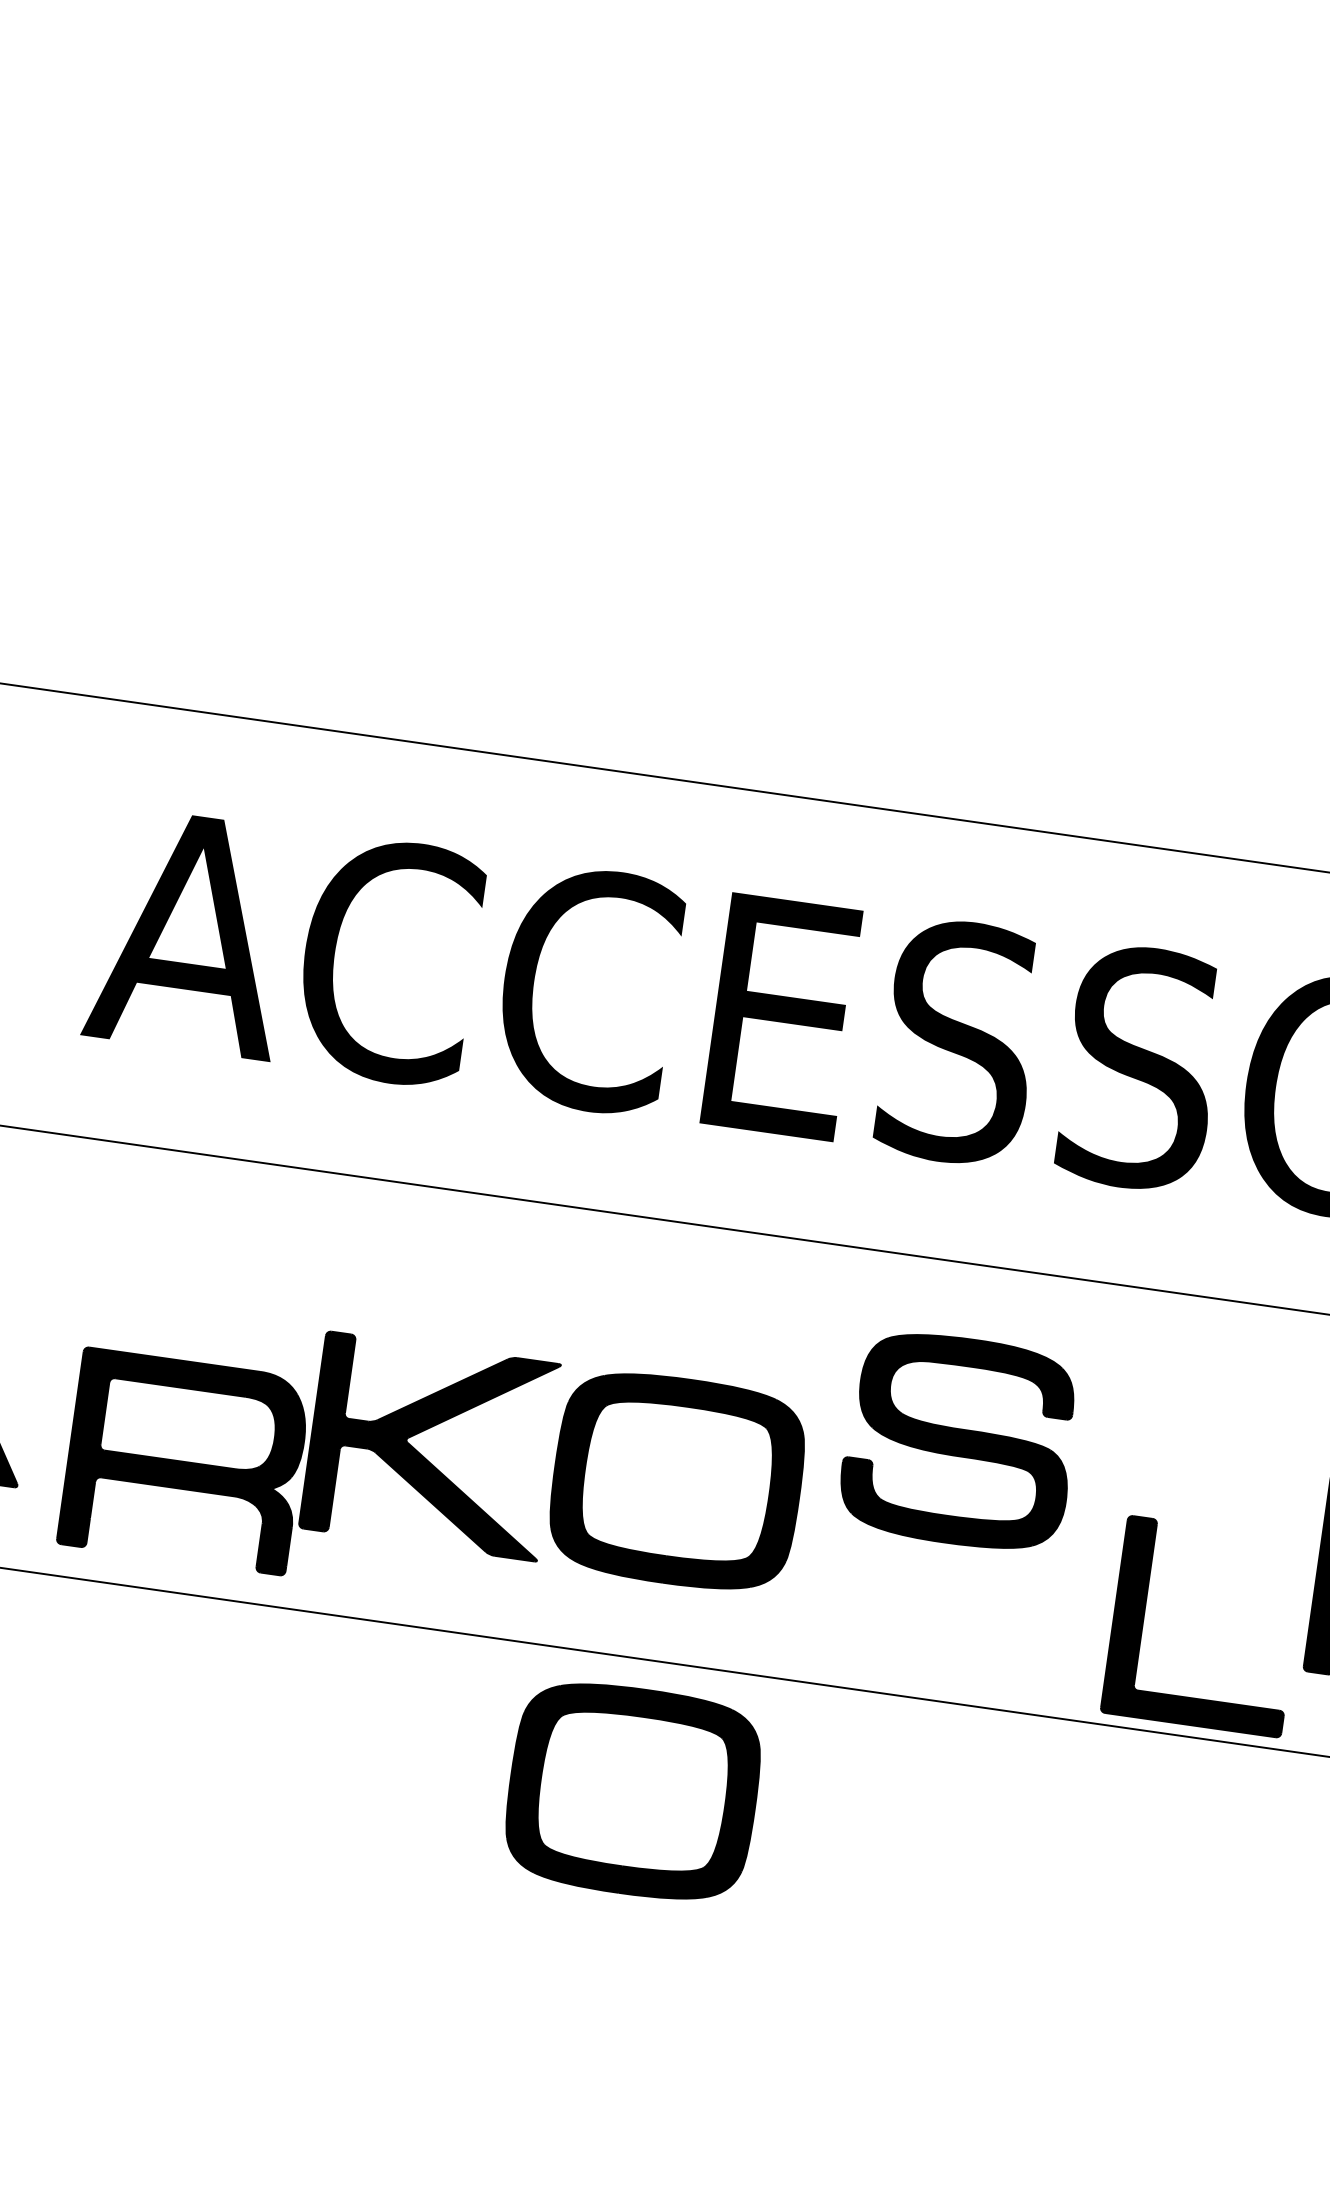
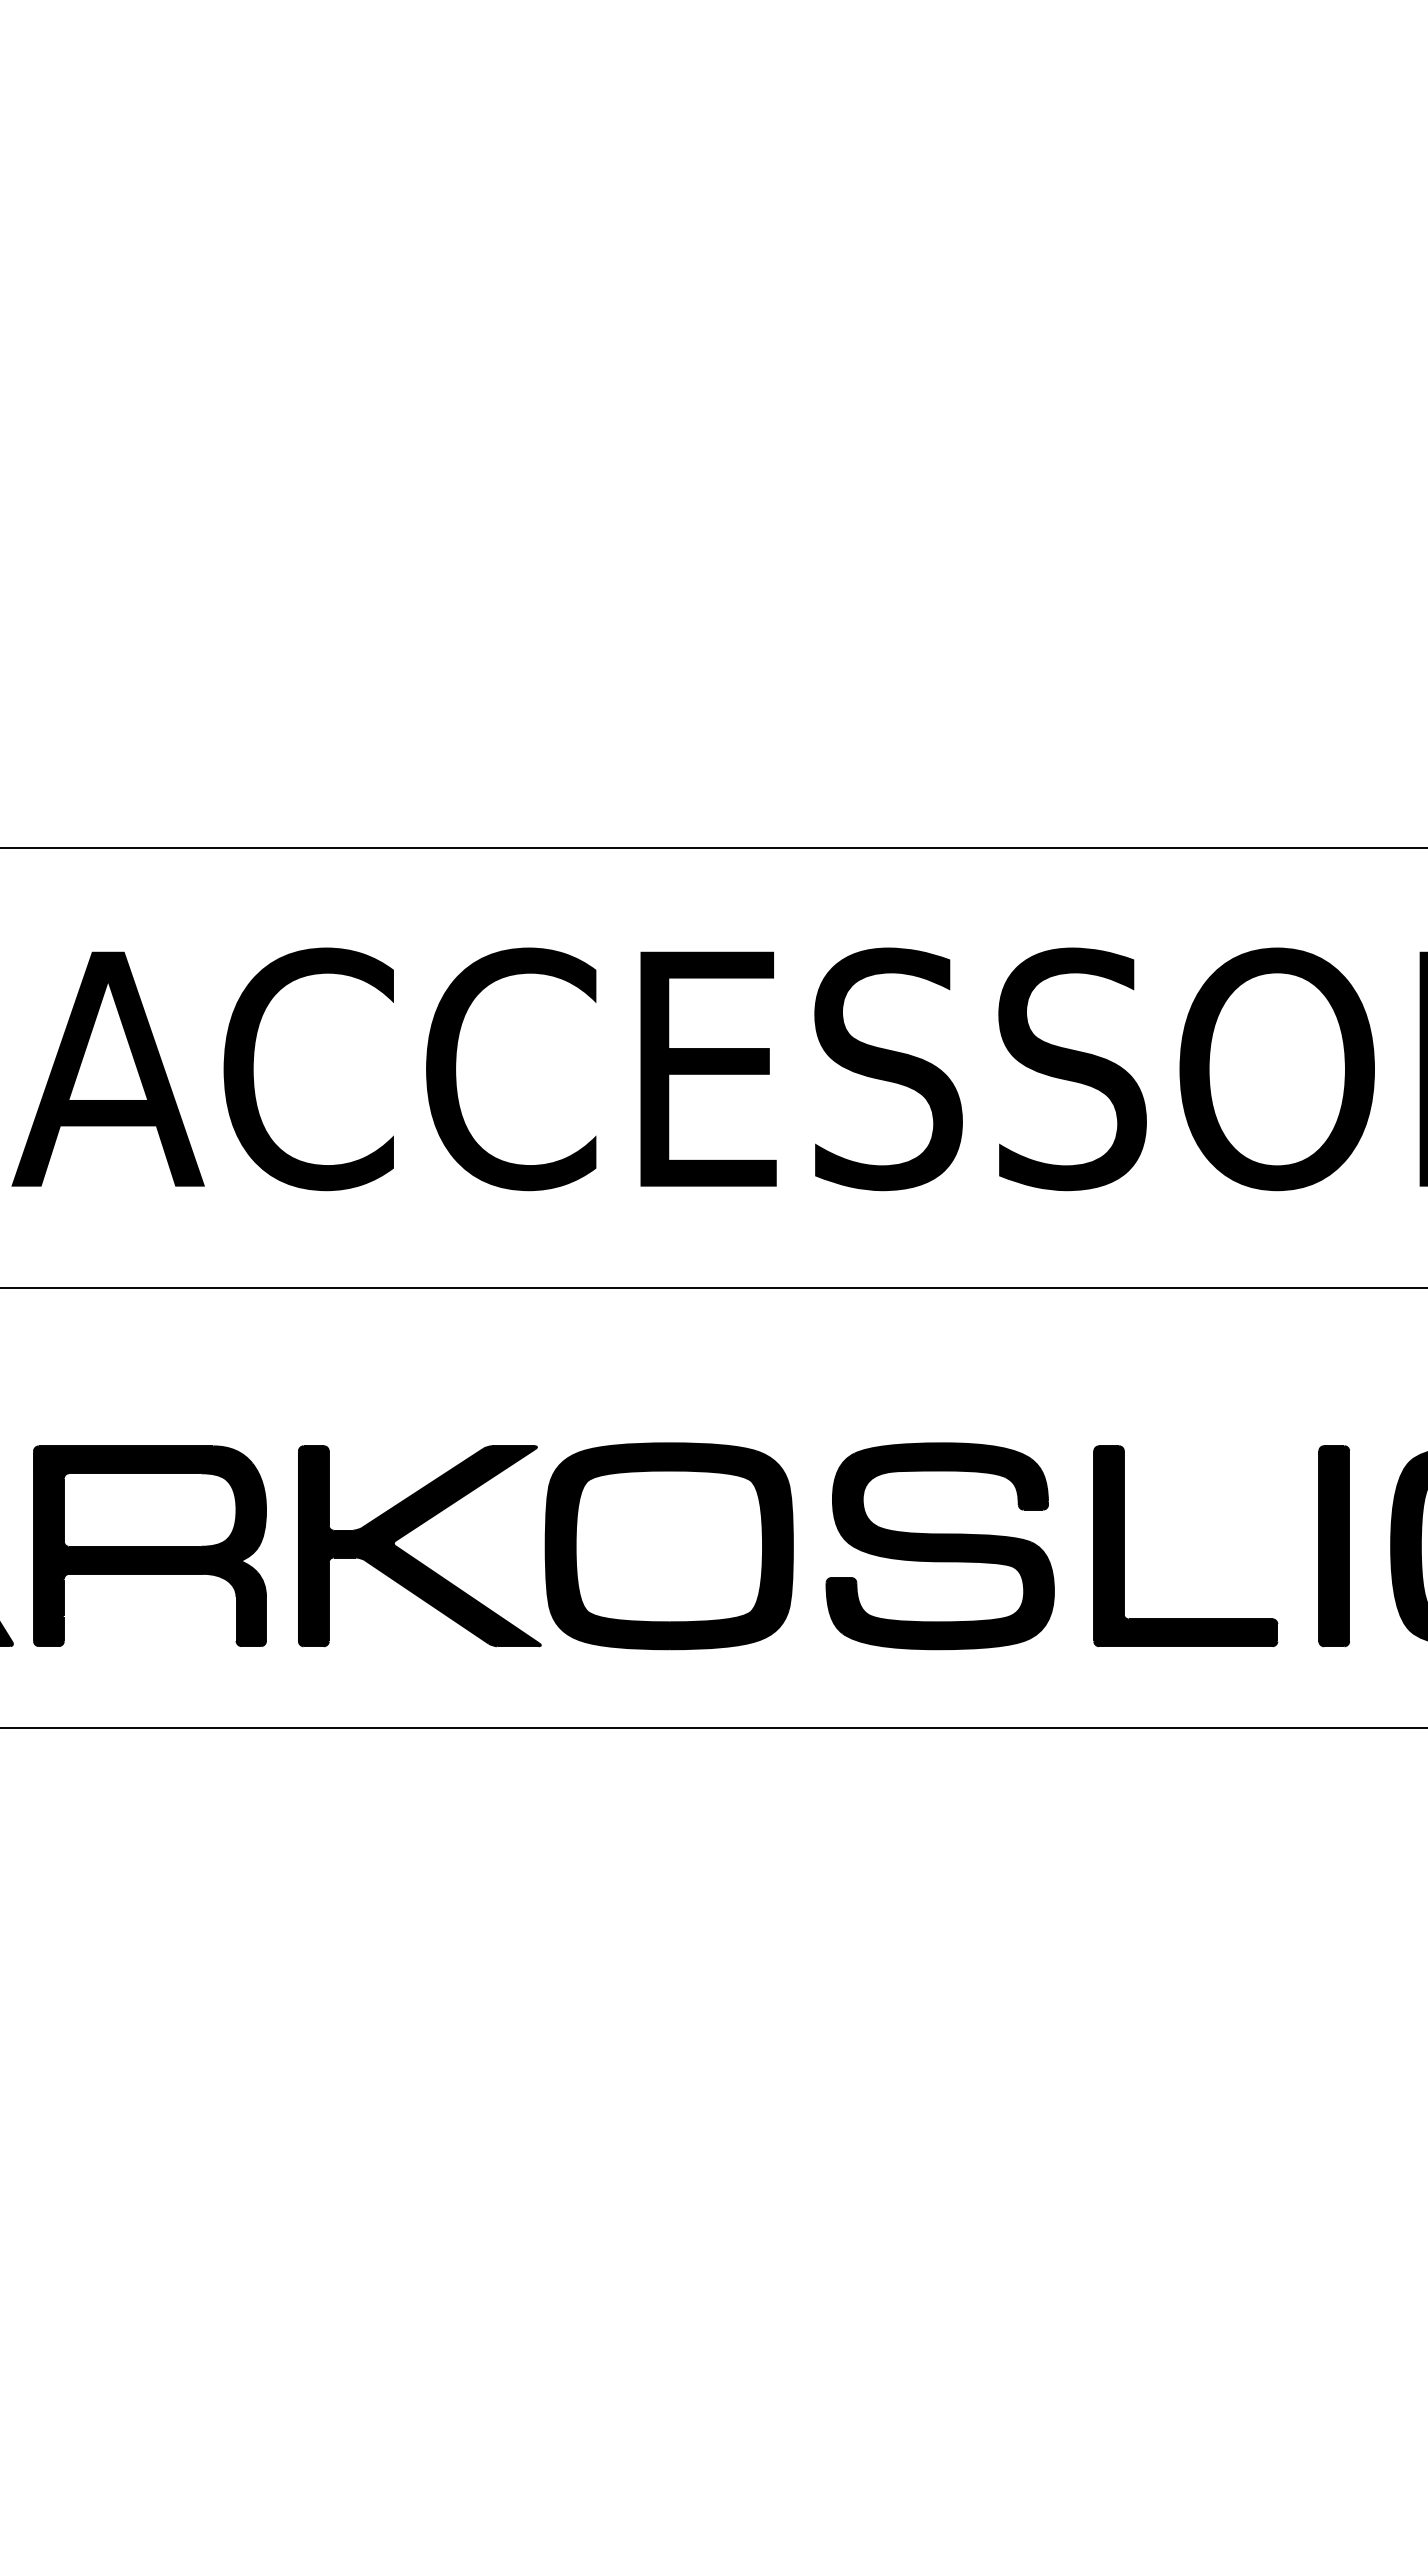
part: (959, 1441) -> (939, 1546), moved
part: (184, 1460) -> (149, 1545), moved
part: (1144, 1618) -> (1124, 1546), moved
part: (632, 1791) -> (668, 1861), removed

